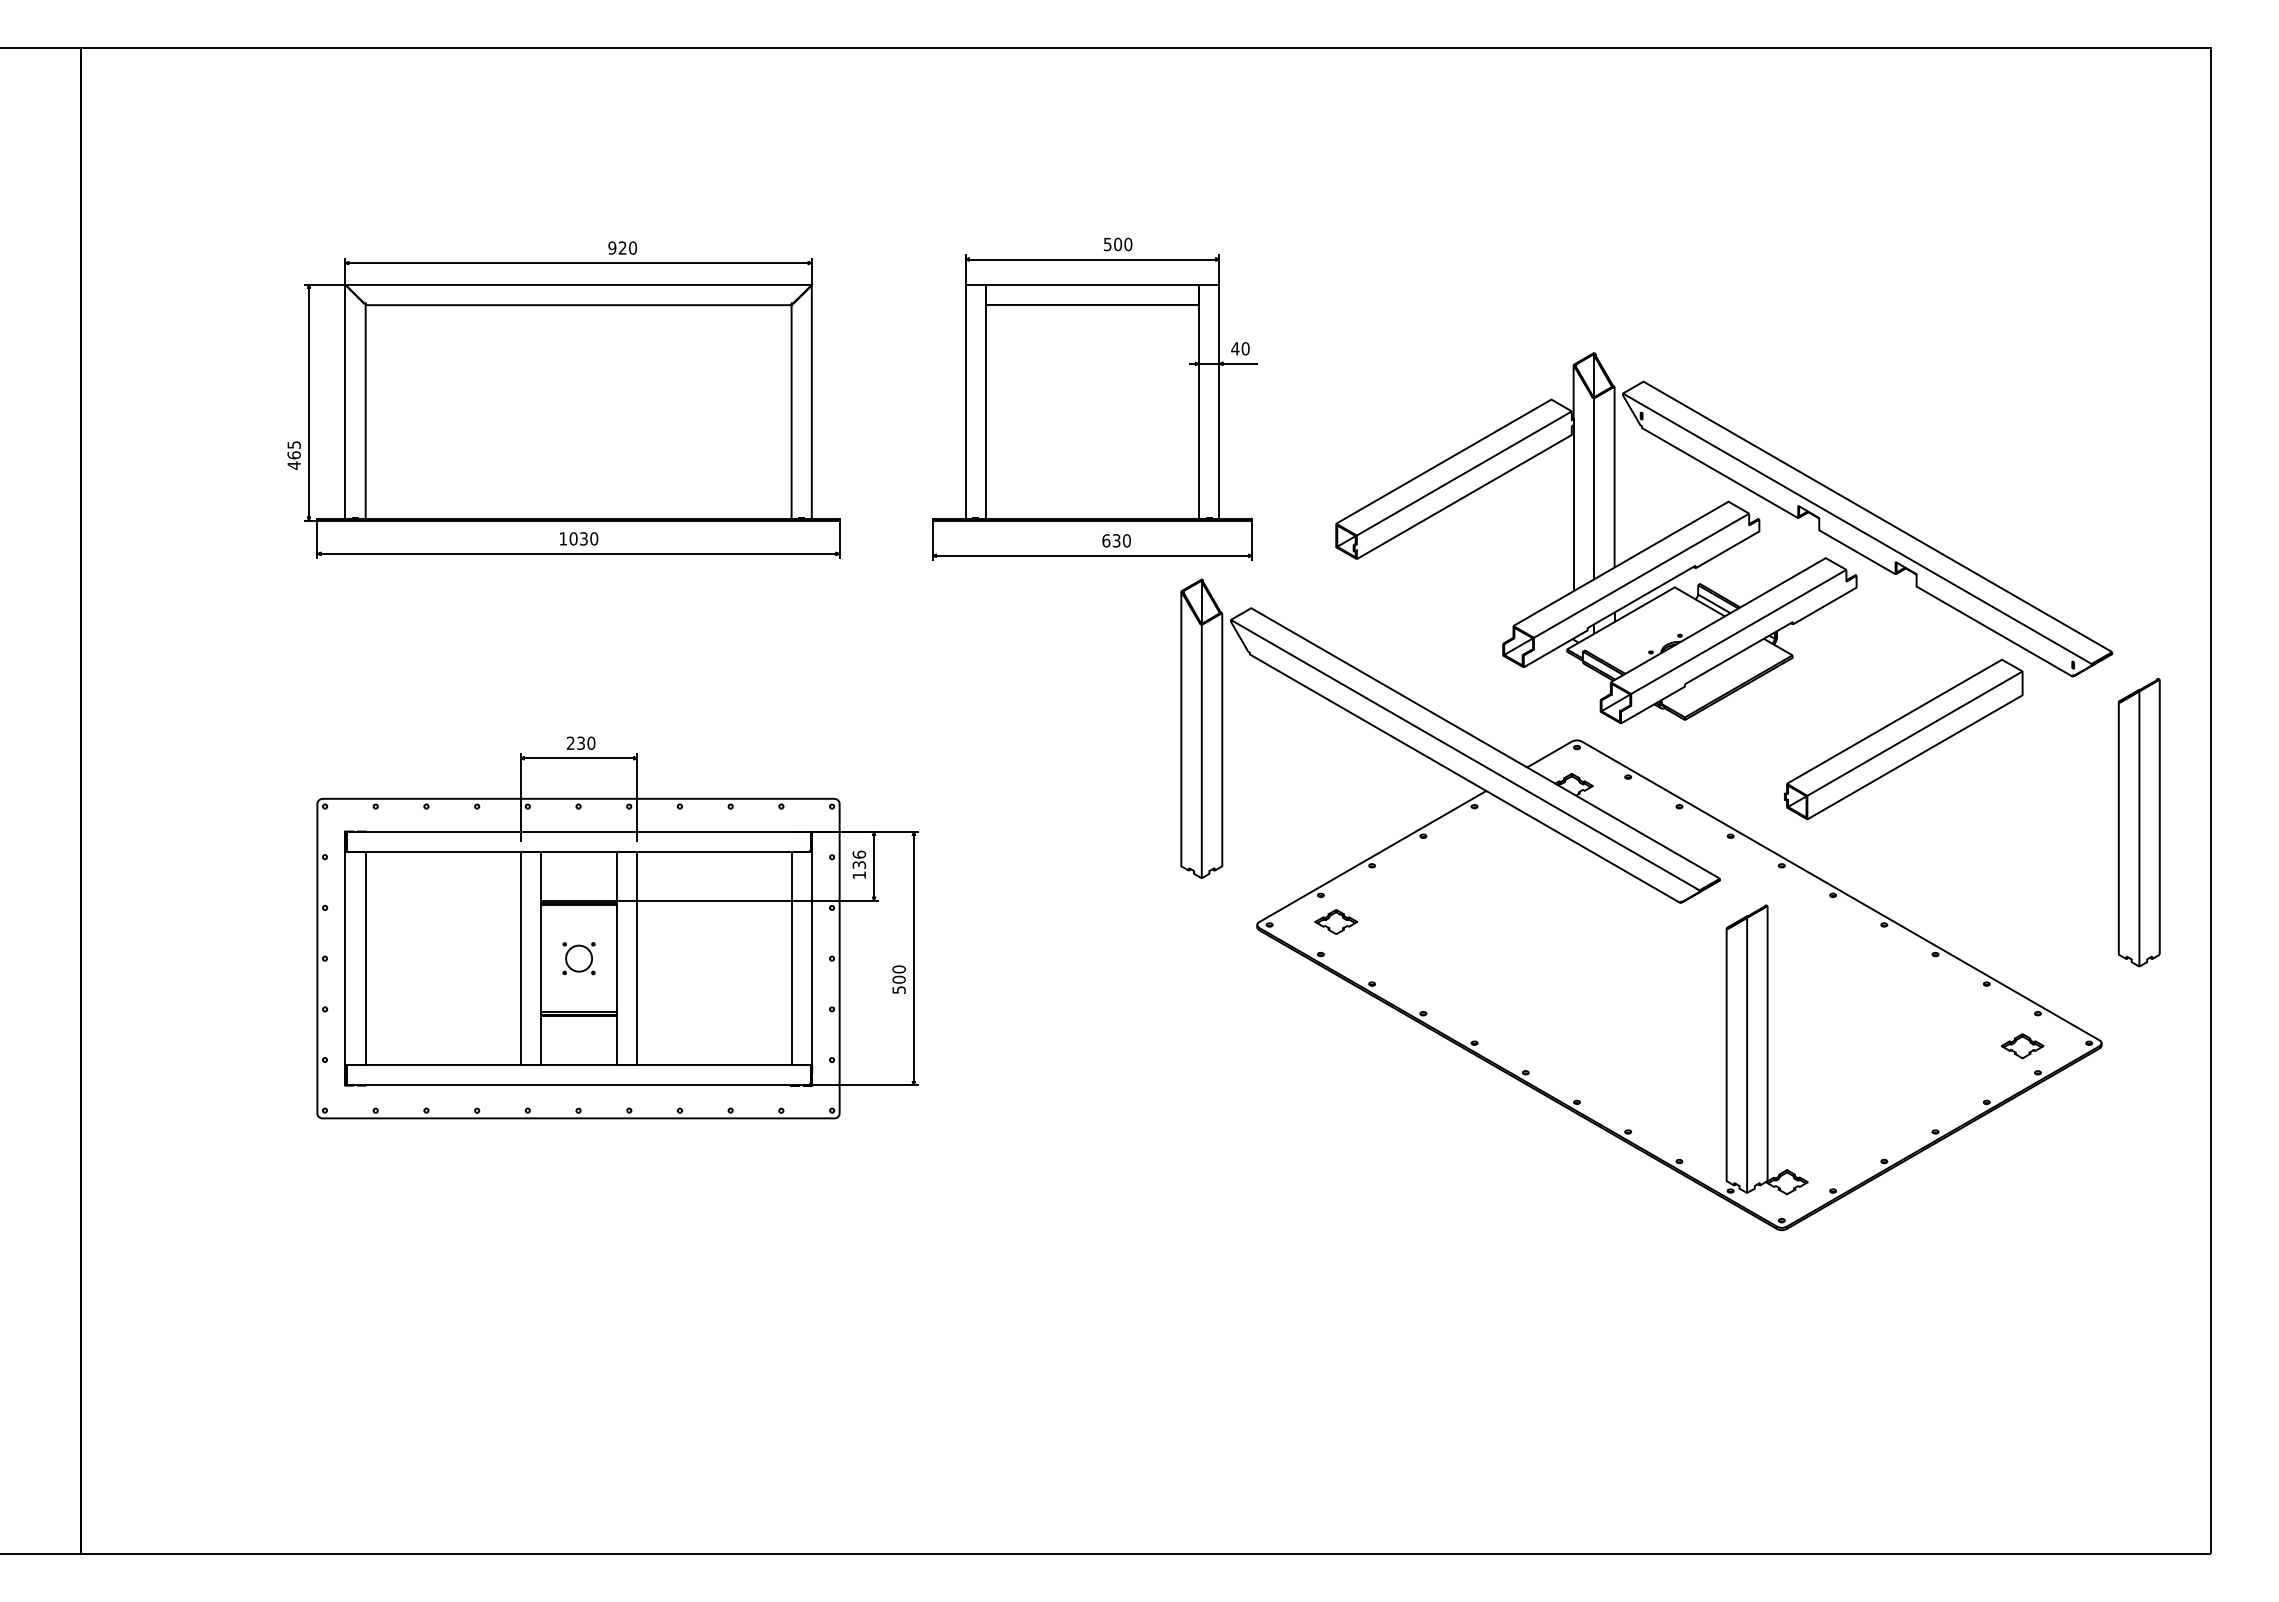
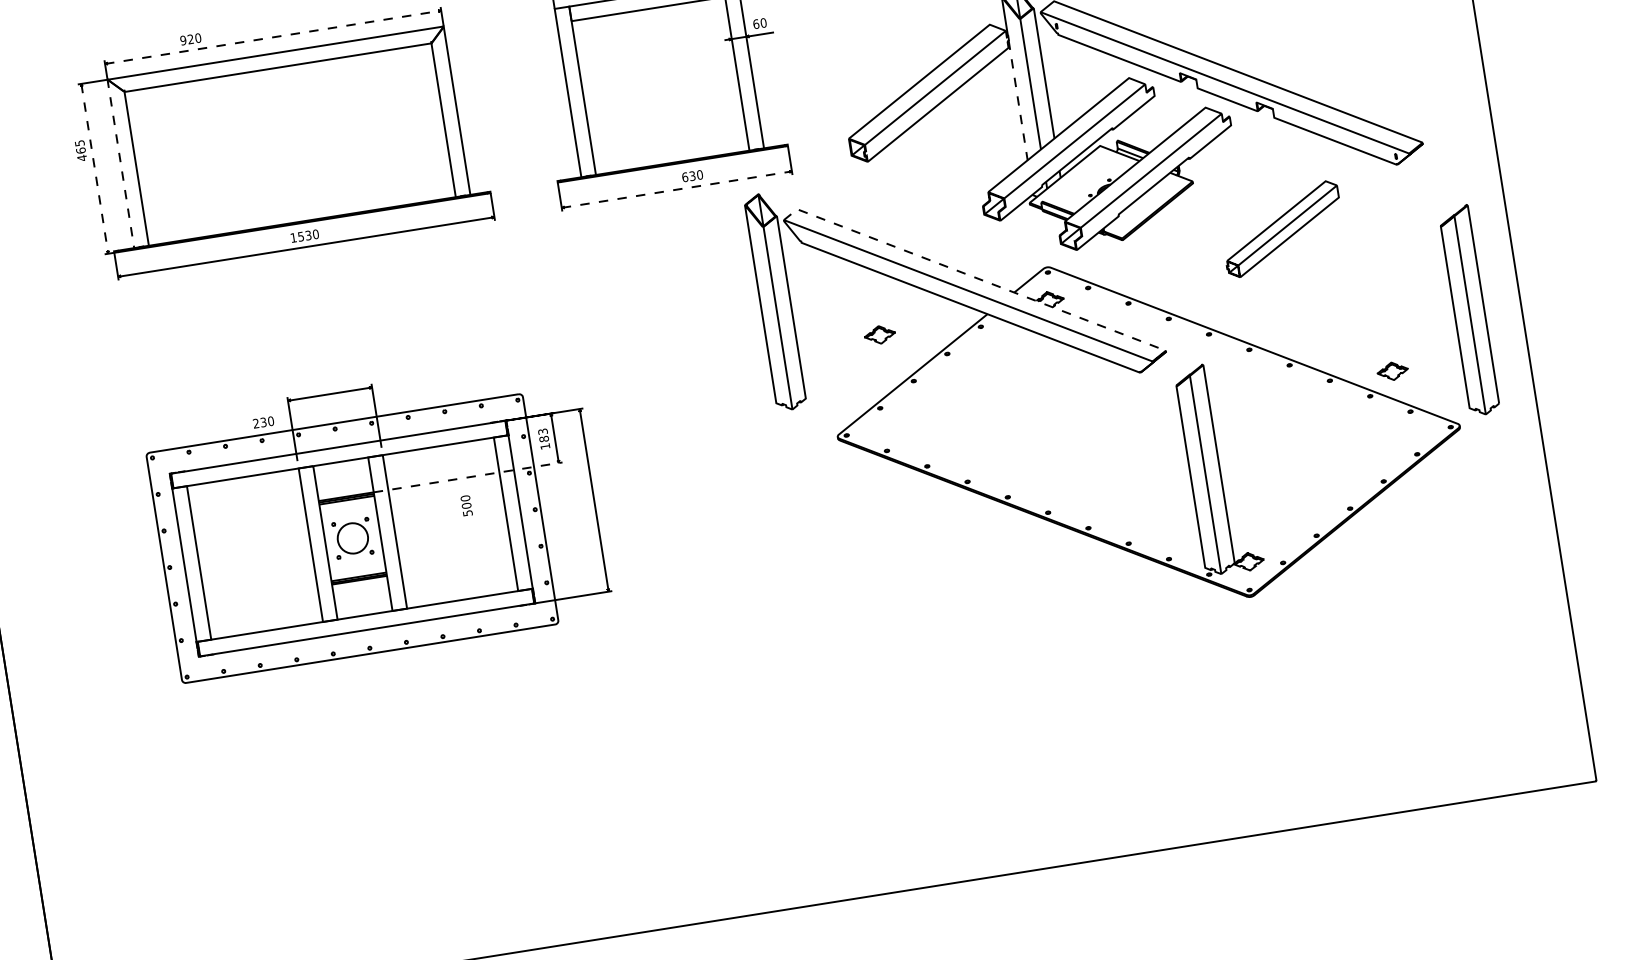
text: (622, 247) -> (190, 38), moved
line: (579, 263) -> (273, 37), solid -> dashed
text: (1235, 348) -> (756, 23), 40 -> 60
line: (345, 400) -> (120, 163), solid -> dashed
line: (309, 402) -> (95, 168), solid -> dashed
text: (293, 455) -> (80, 150), moved
line: (1573, 508) -> (1018, 100), solid -> dashed
text: (573, 538) -> (300, 236), 1030 -> 1530
line: (1092, 555) -> (676, 189), solid -> dashed
line: (1475, 737) -> (973, 276), solid -> dashed
part: (1903, 738) -> (1282, 228), size x0.7
text: (581, 742) -> (263, 421), moved
part: (2138, 822) -> (1468, 310), moved
text: (859, 859) -> (543, 435), 136 -> 183
line: (748, 900) -> (468, 477), solid -> dashed
part: (1335, 921) -> (879, 334), moved
part: (578, 958) -> (352, 538), size x1.6
text: (898, 979) -> (466, 505), moved
part: (2022, 1046) -> (1392, 371), moved

